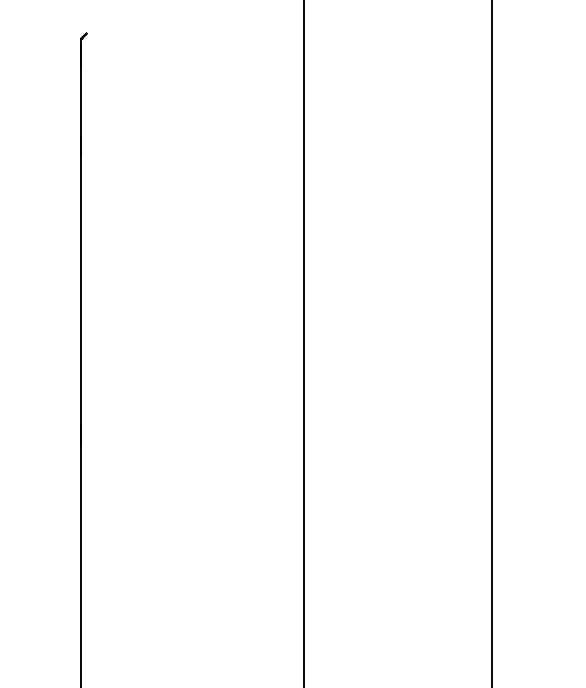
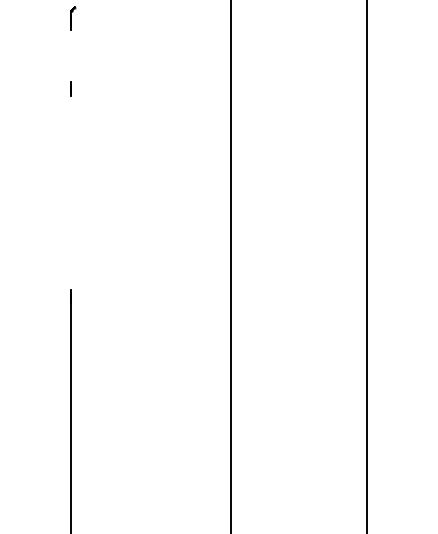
line: (81, 100) -> (71, 55), removed
line: (81, 290) -> (71, 192), removed

